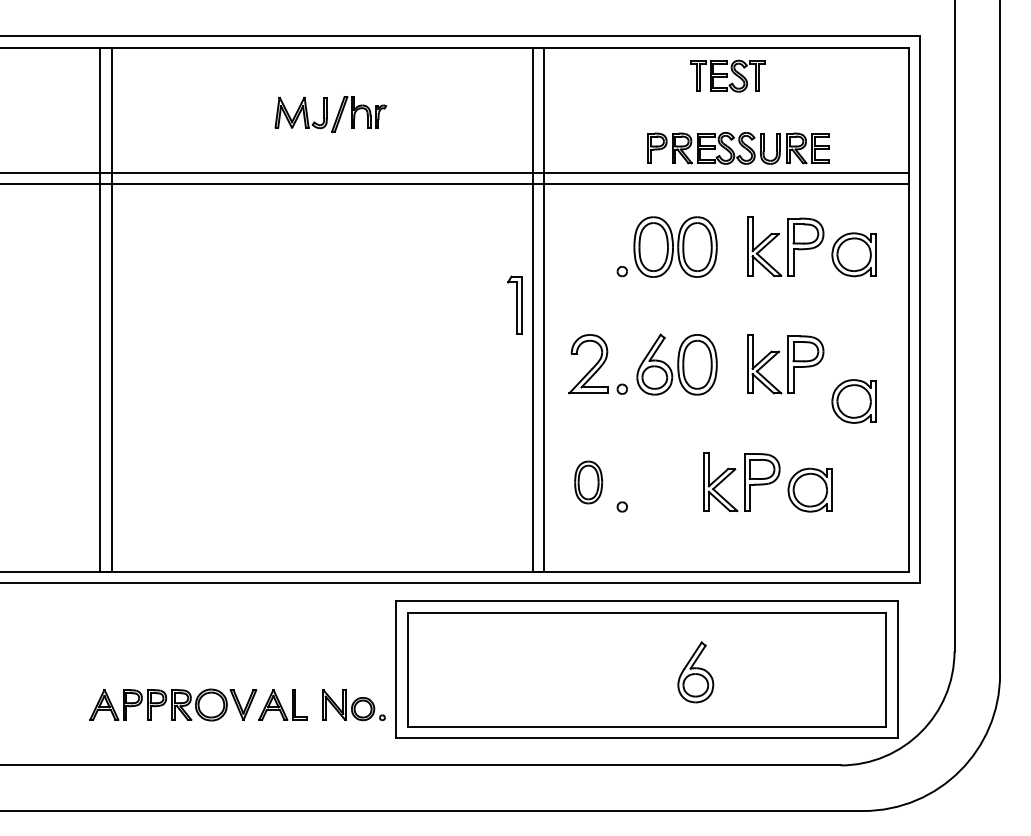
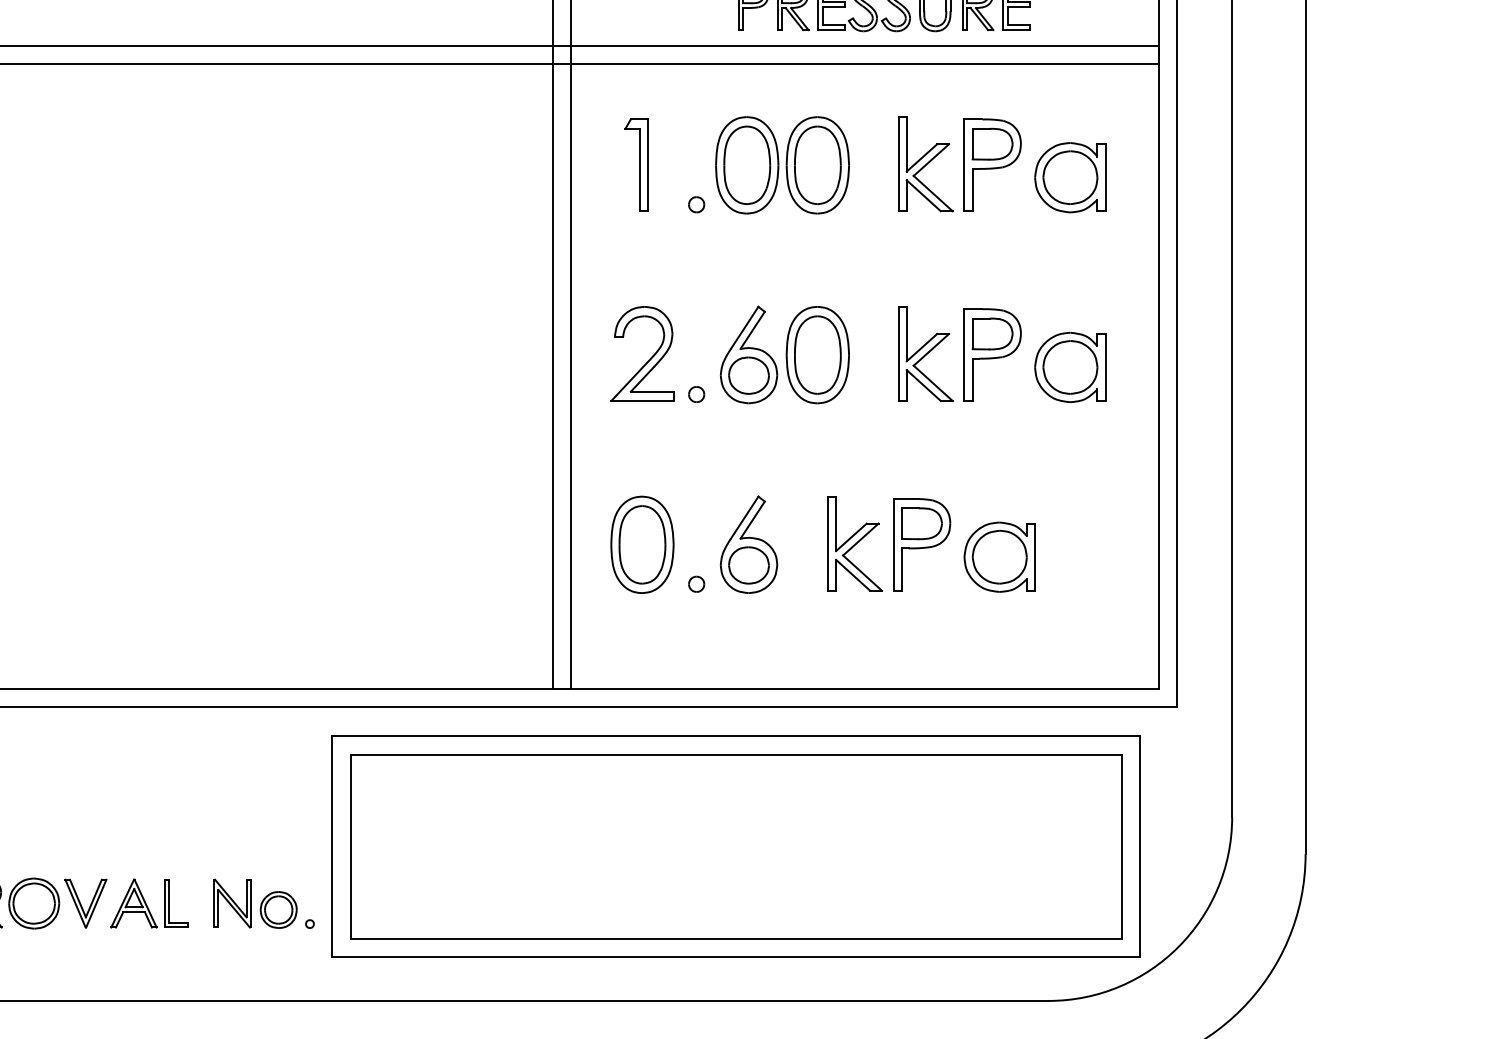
part: (514, 304) -> (635, 164), moved
part: (853, 401) -> (1069, 367), moved
part: (588, 482) -> (642, 544), size x1.43
part: (695, 672) -> (748, 544), moved

